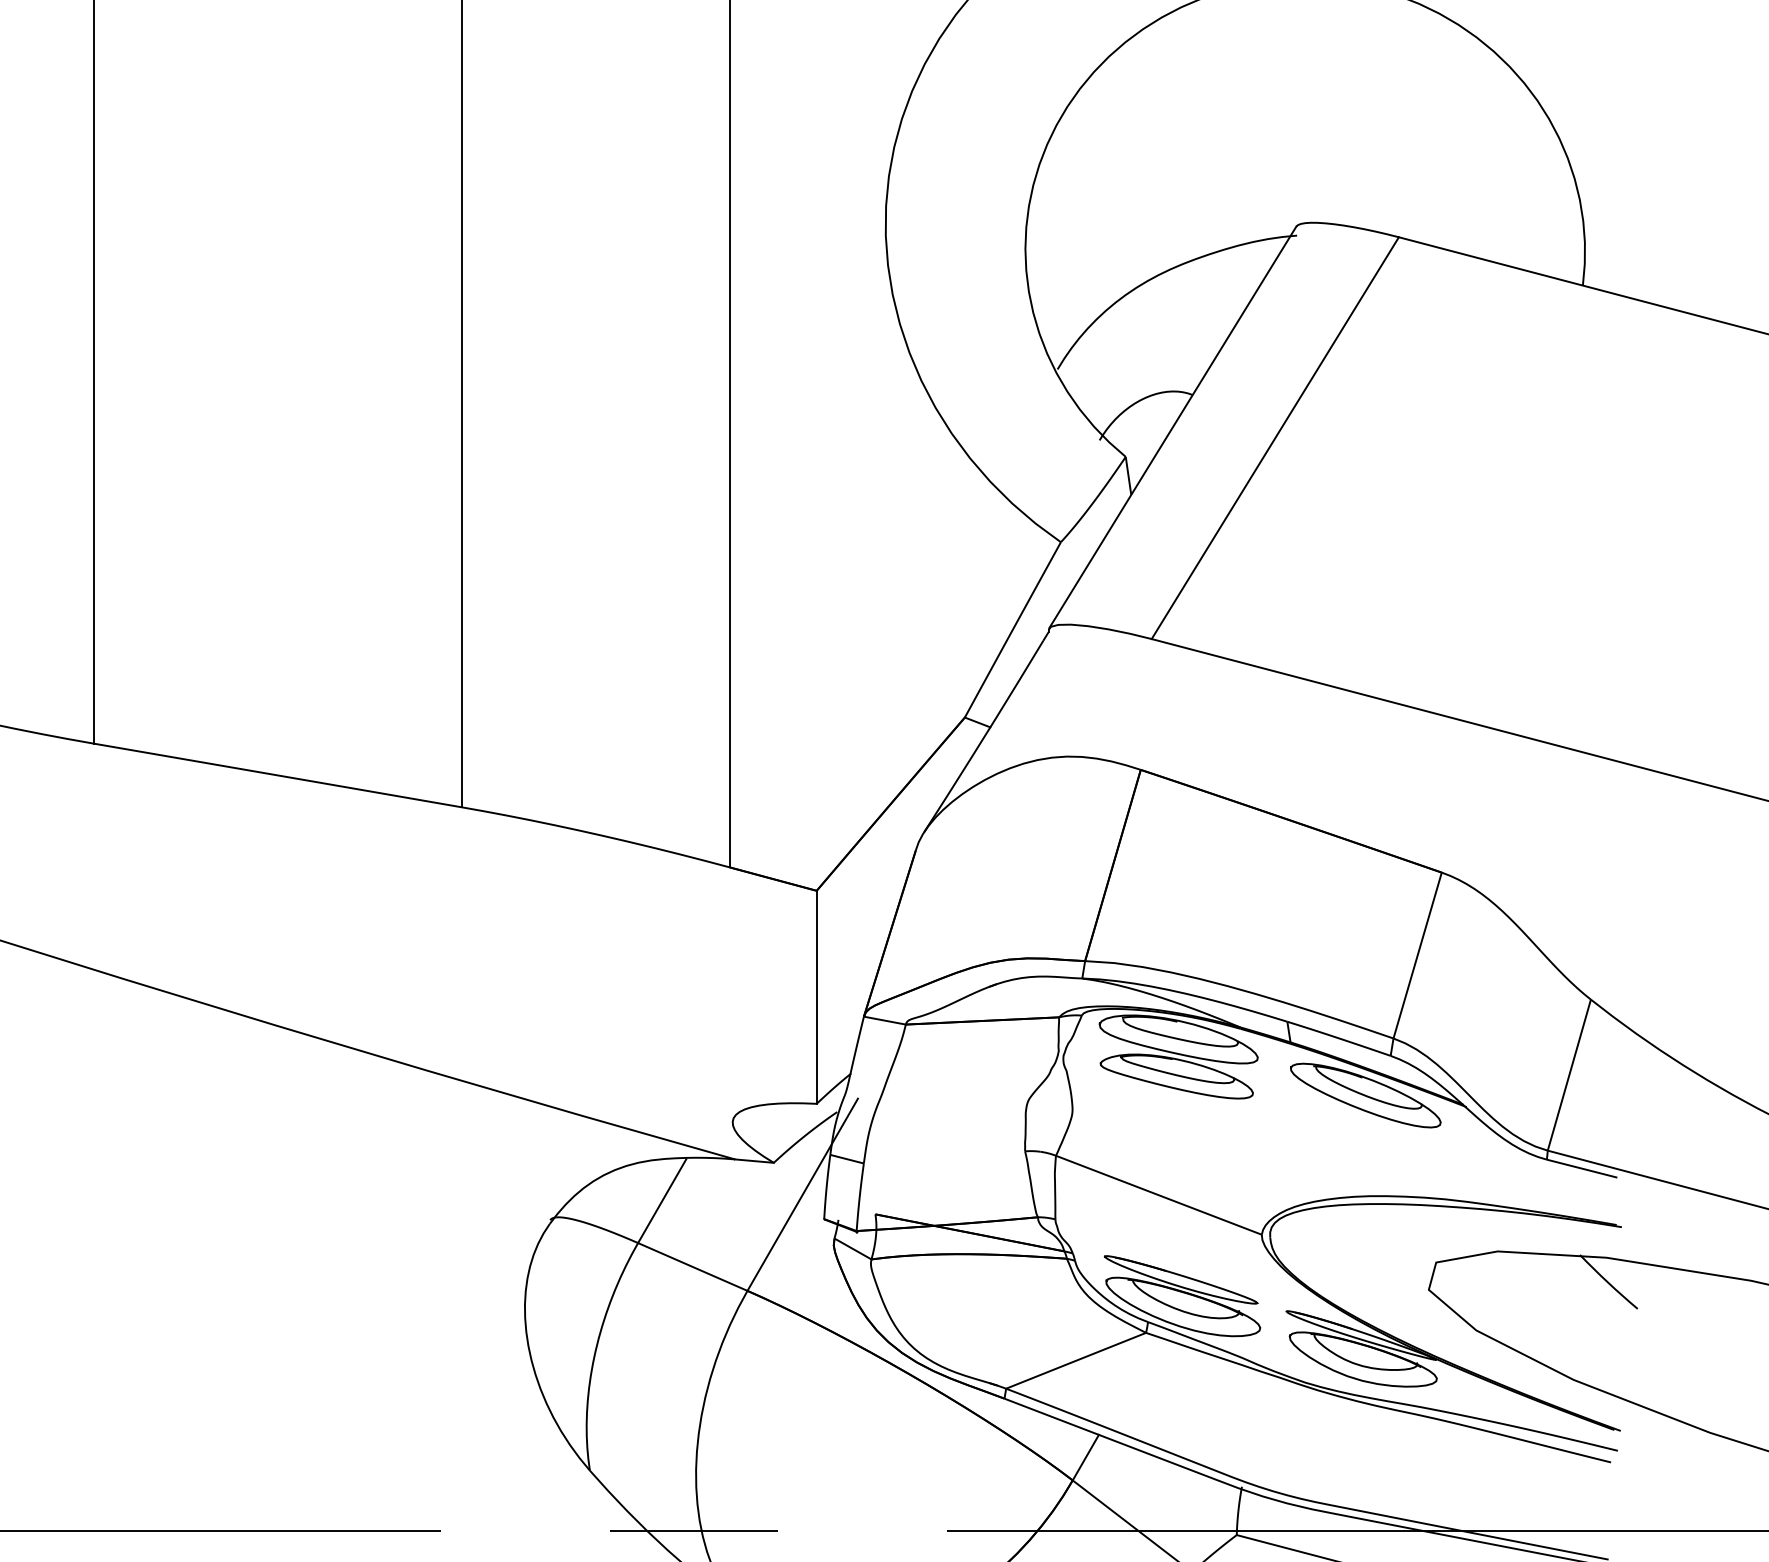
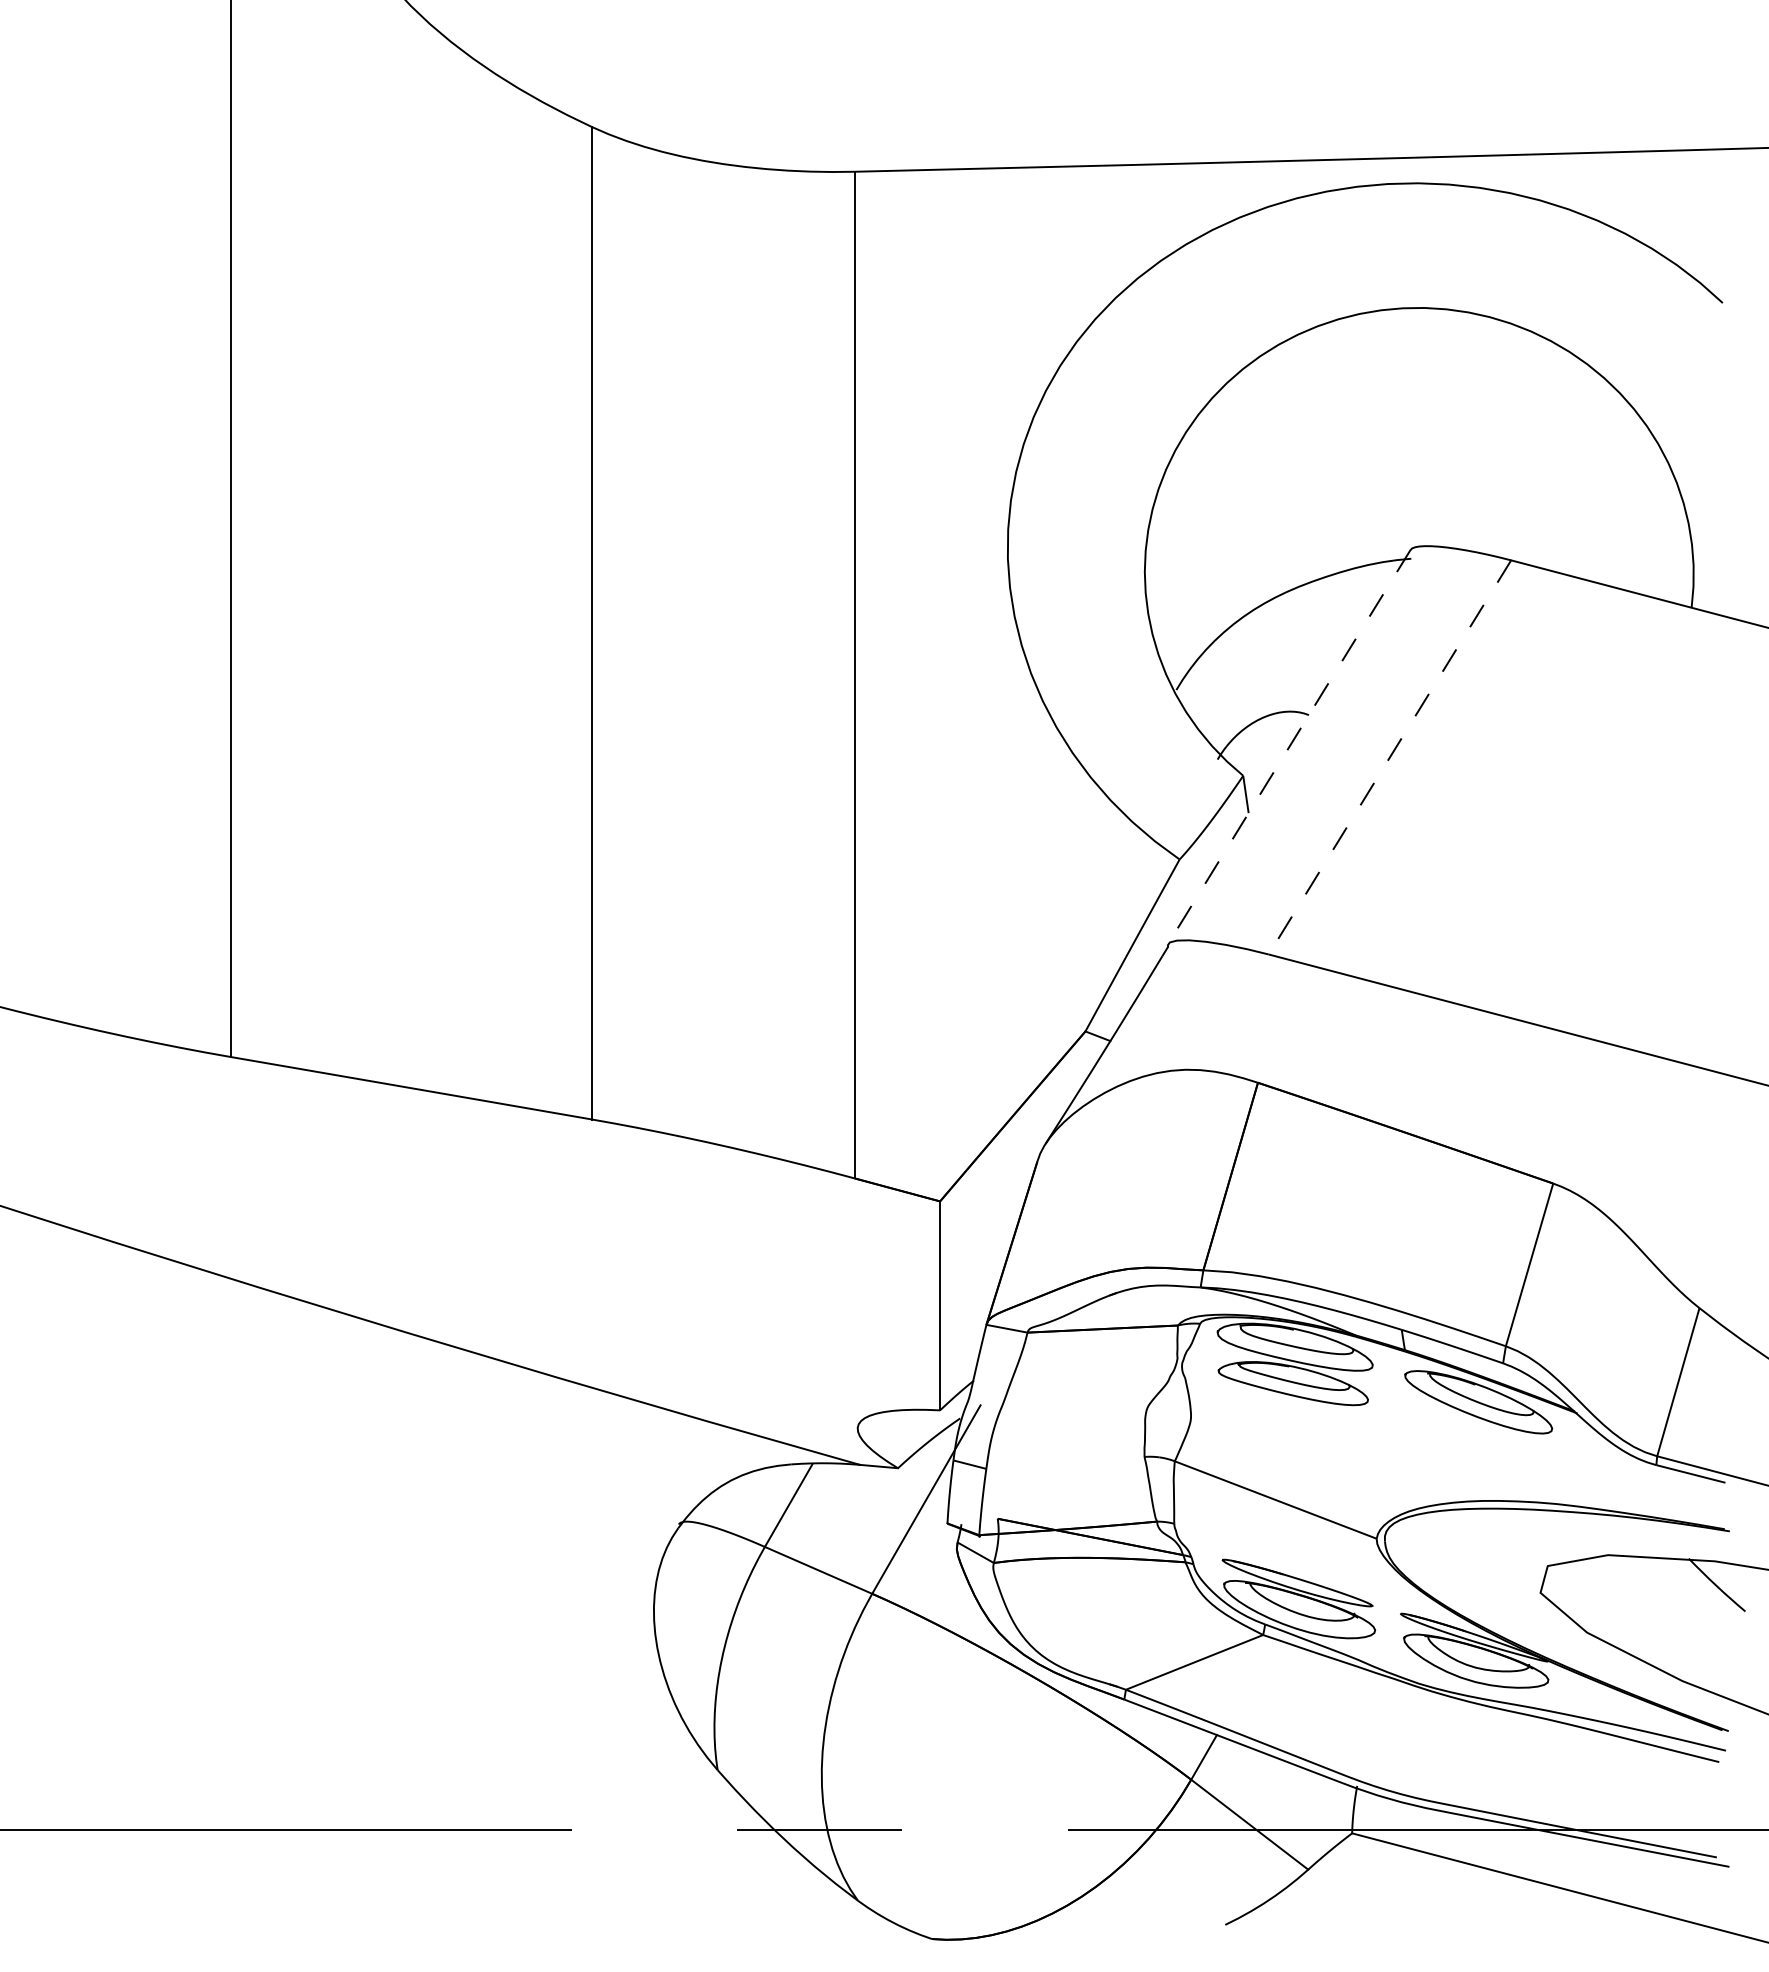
line: (1172, 428) -> (1289, 747), solid -> dashed
line: (1274, 438) -> (1389, 757), solid -> dashed

